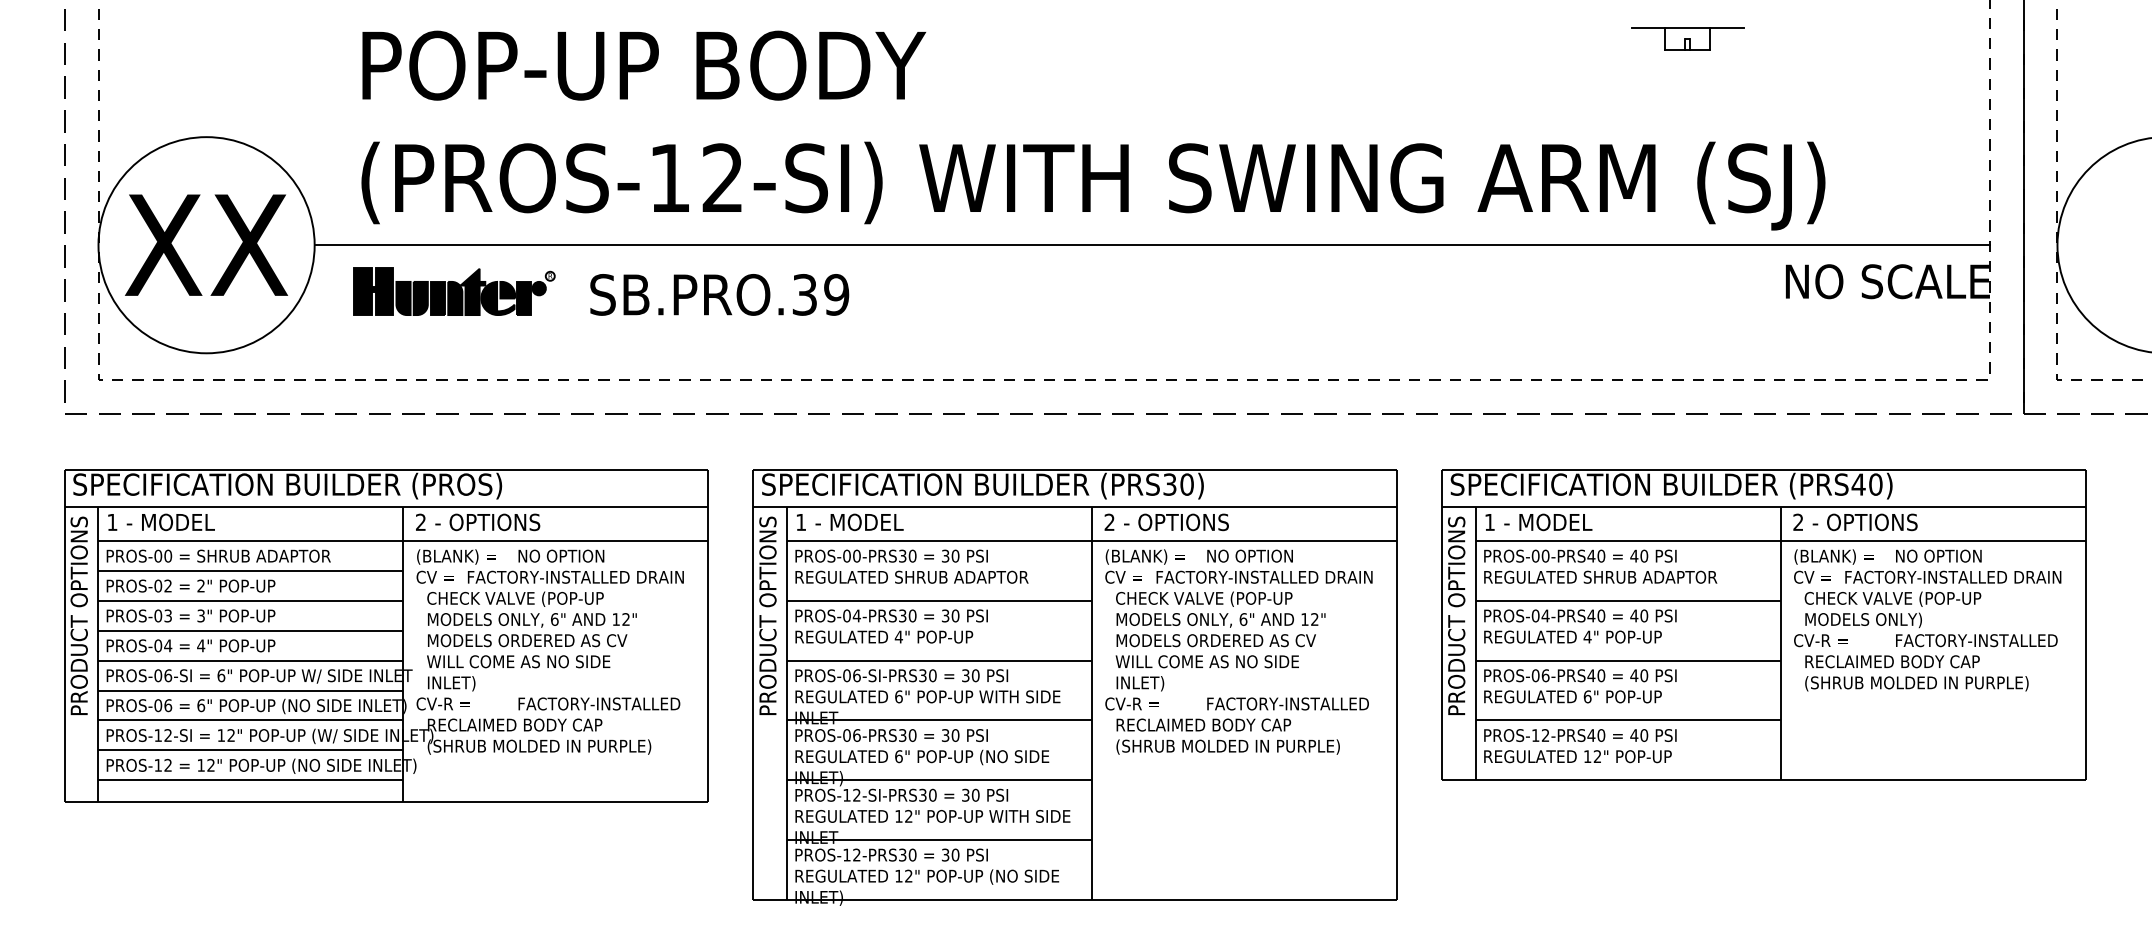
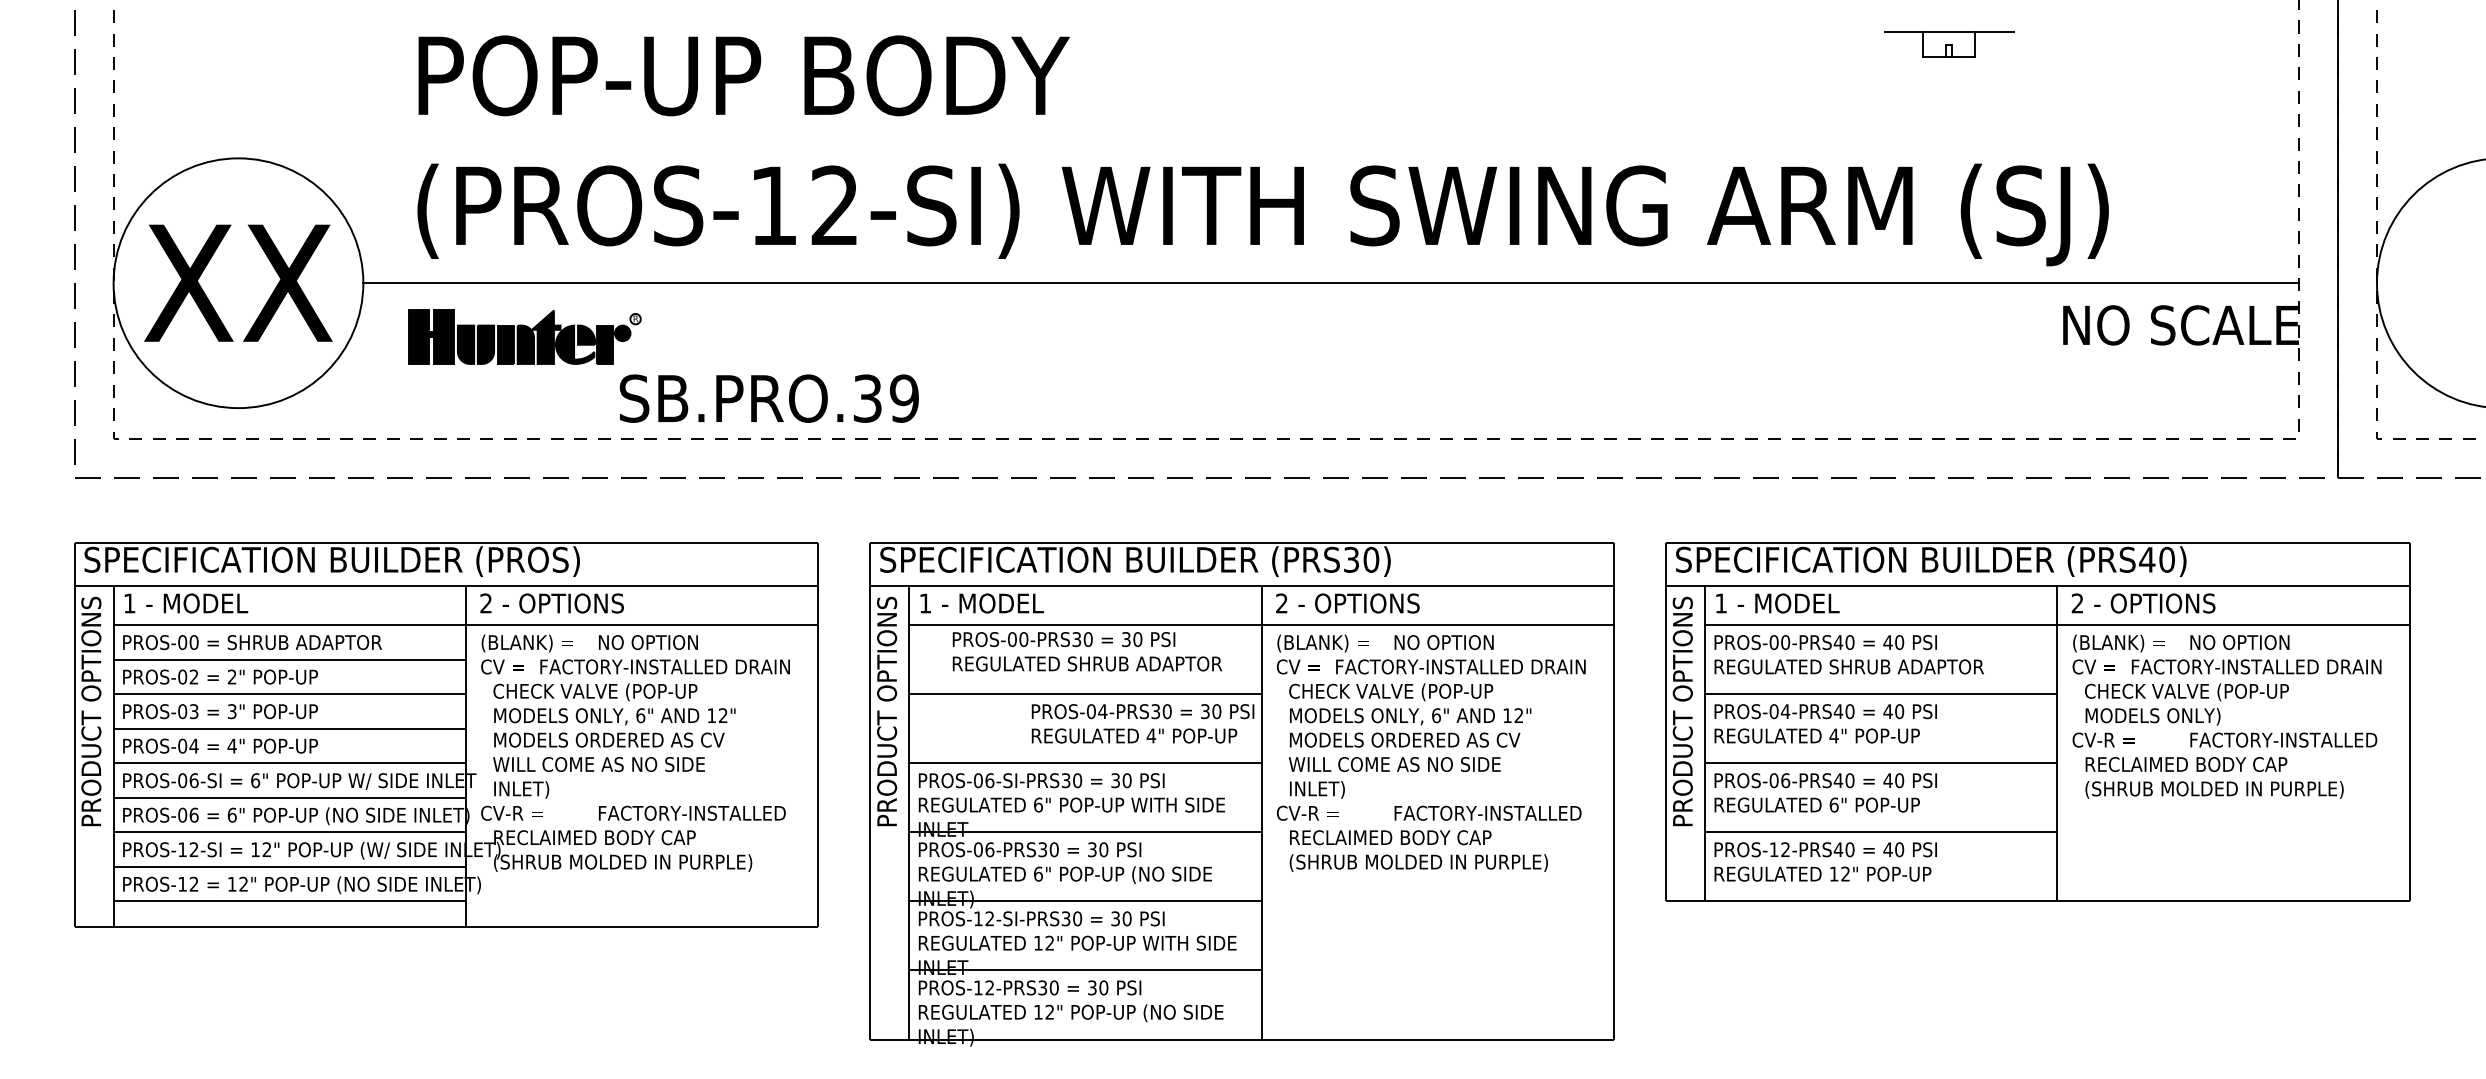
text: (718, 294) -> (768, 398), moved
text: (911, 566) -> (1086, 651), moved
text: (891, 626) -> (1142, 723), moved

